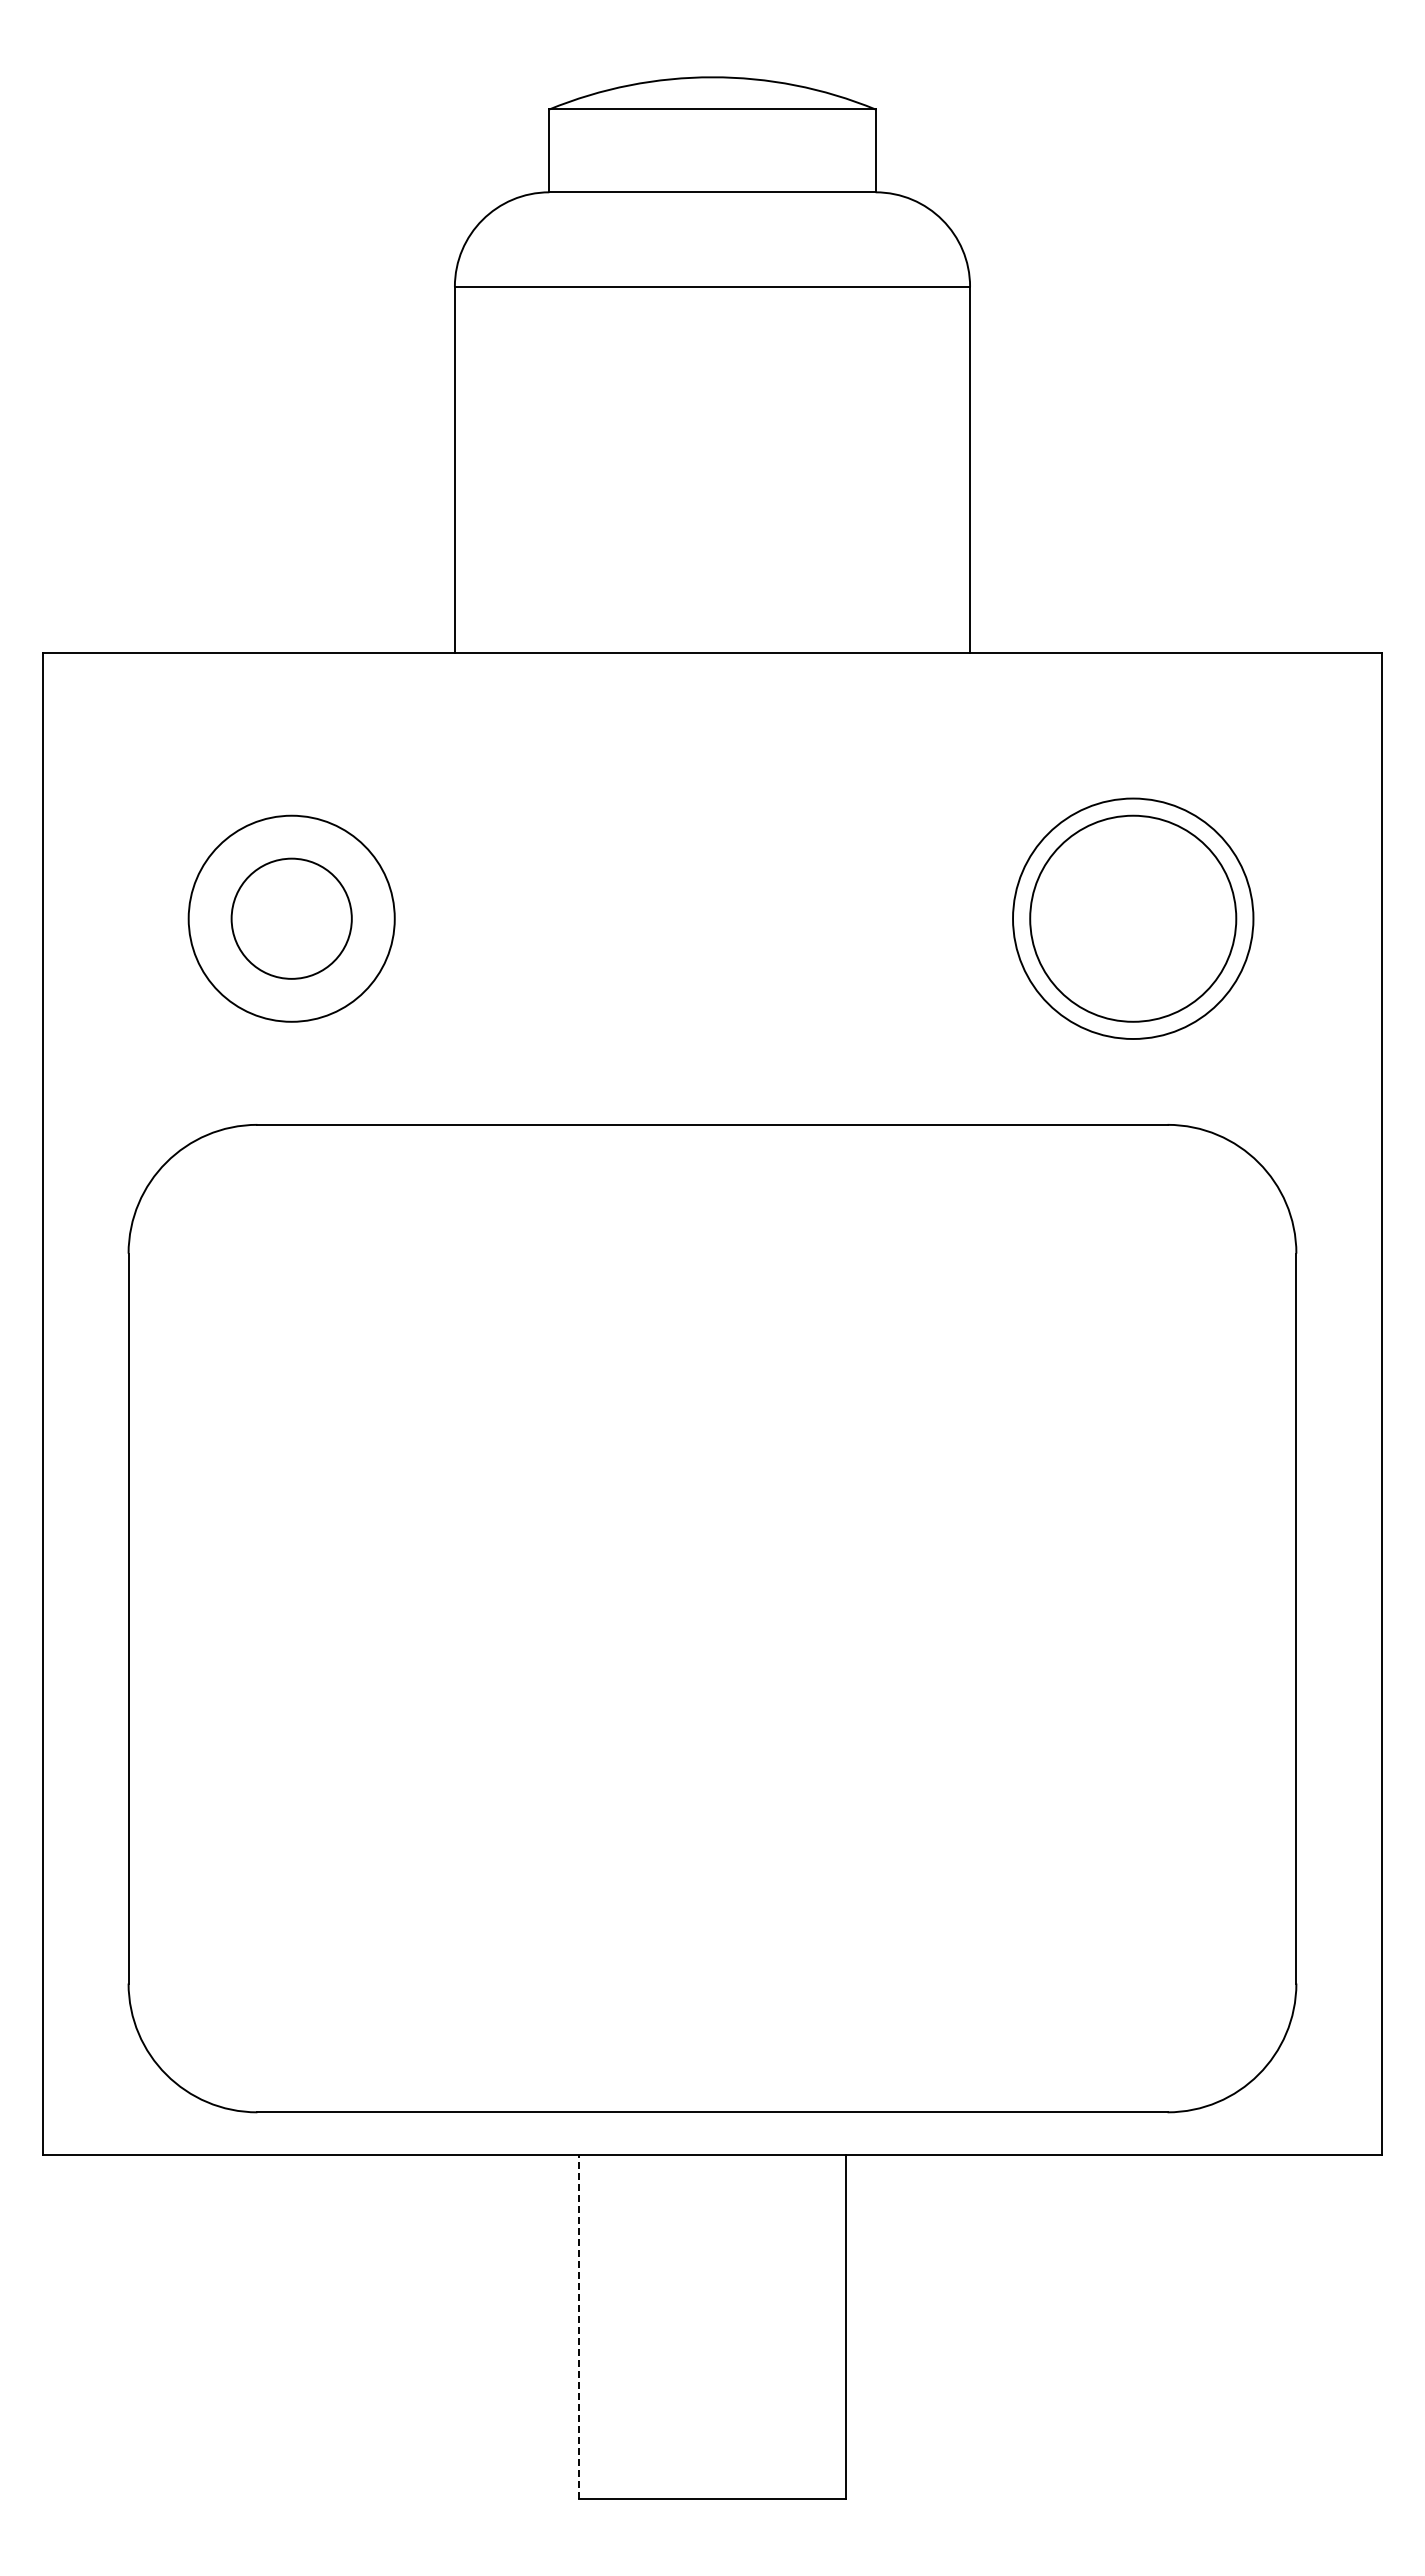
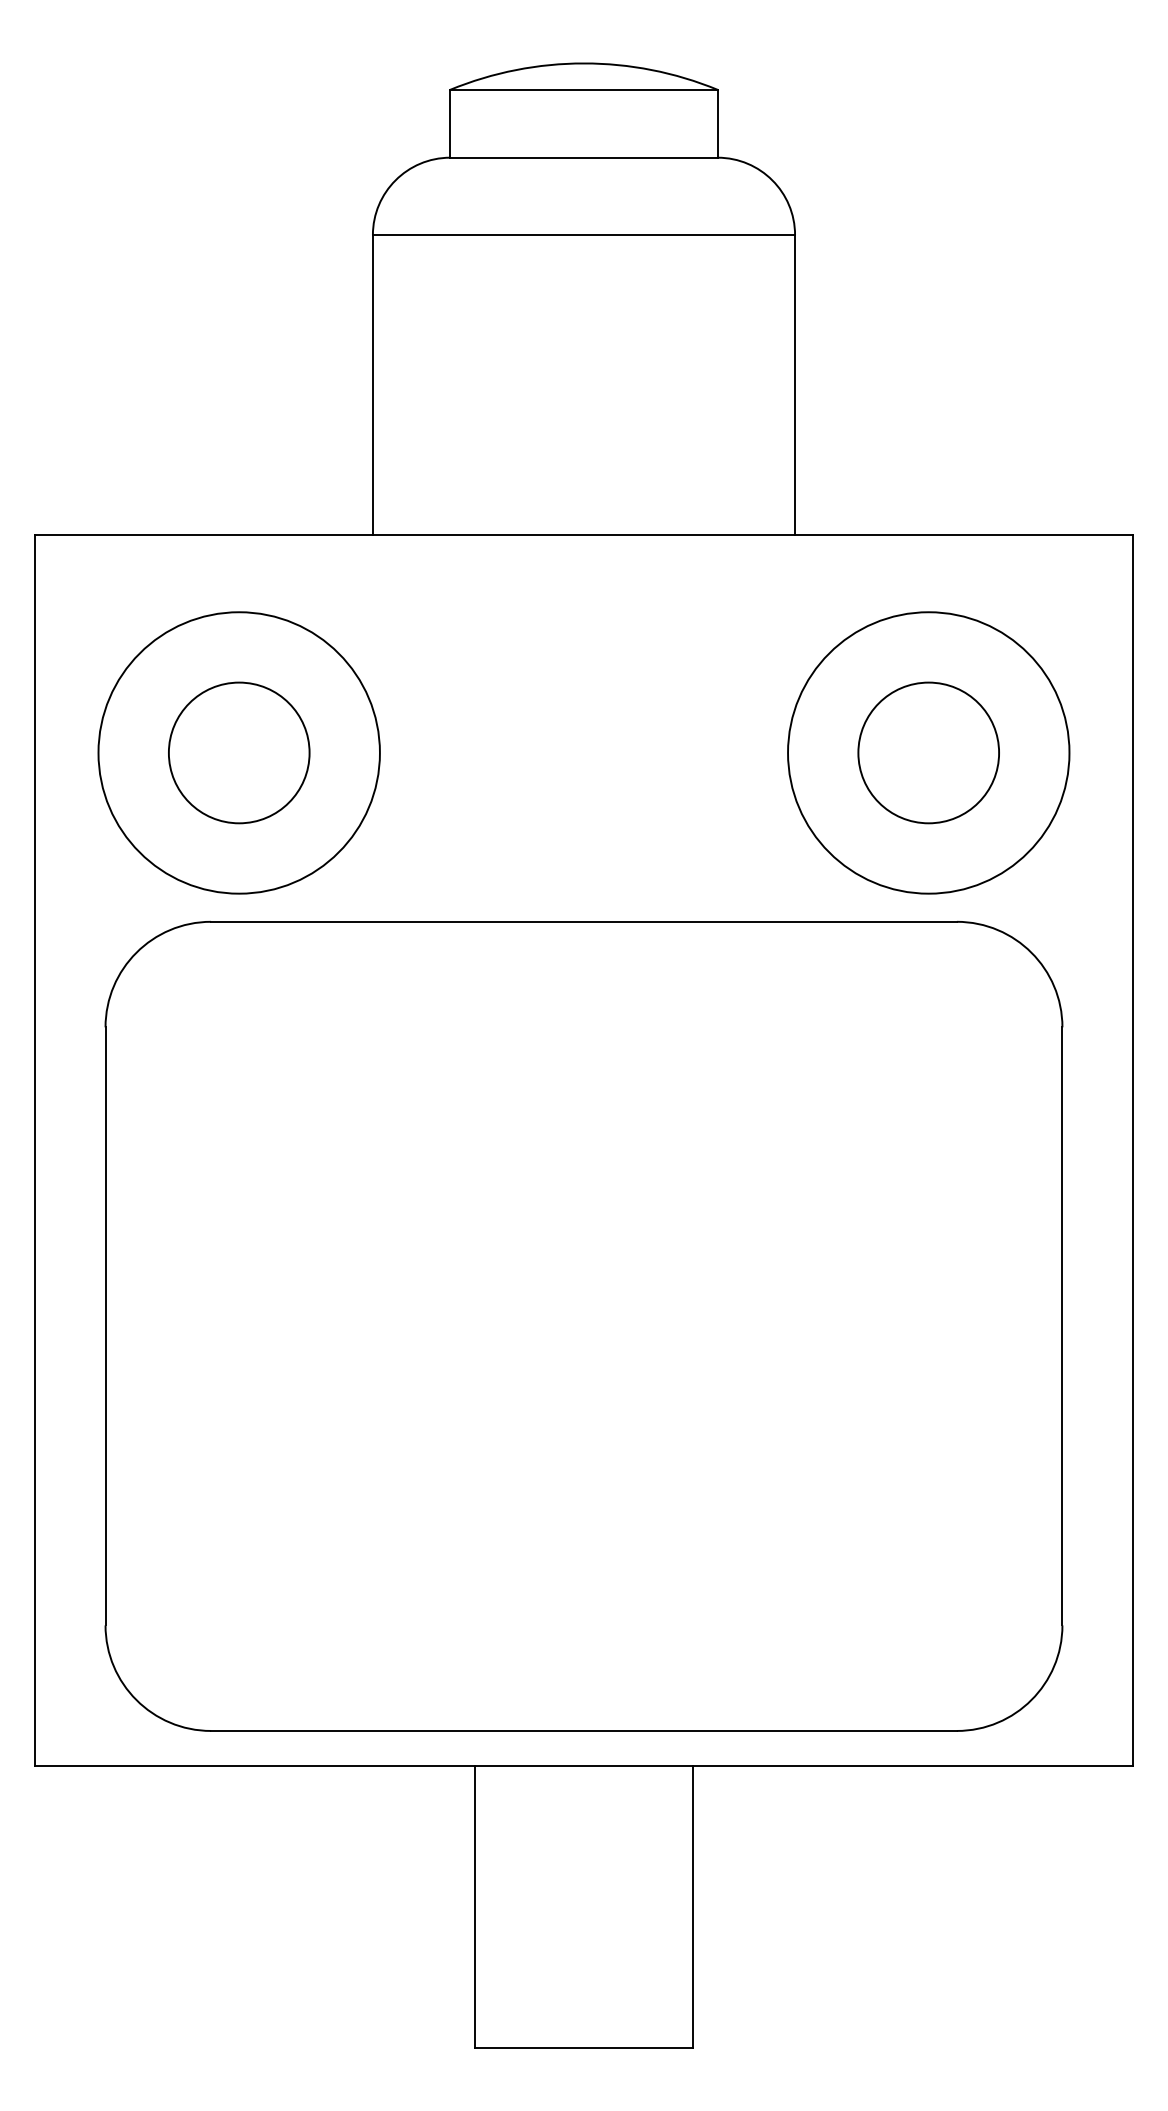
circle: (291, 918) -> (239, 752), size x1.43
circle: (291, 918) -> (239, 752), size x1.67
circle: (1132, 918) -> (928, 752), size x1.67
circle: (1133, 918) -> (928, 752), size x0.71
line: (579, 2327) -> (475, 1907), dashed -> solid

